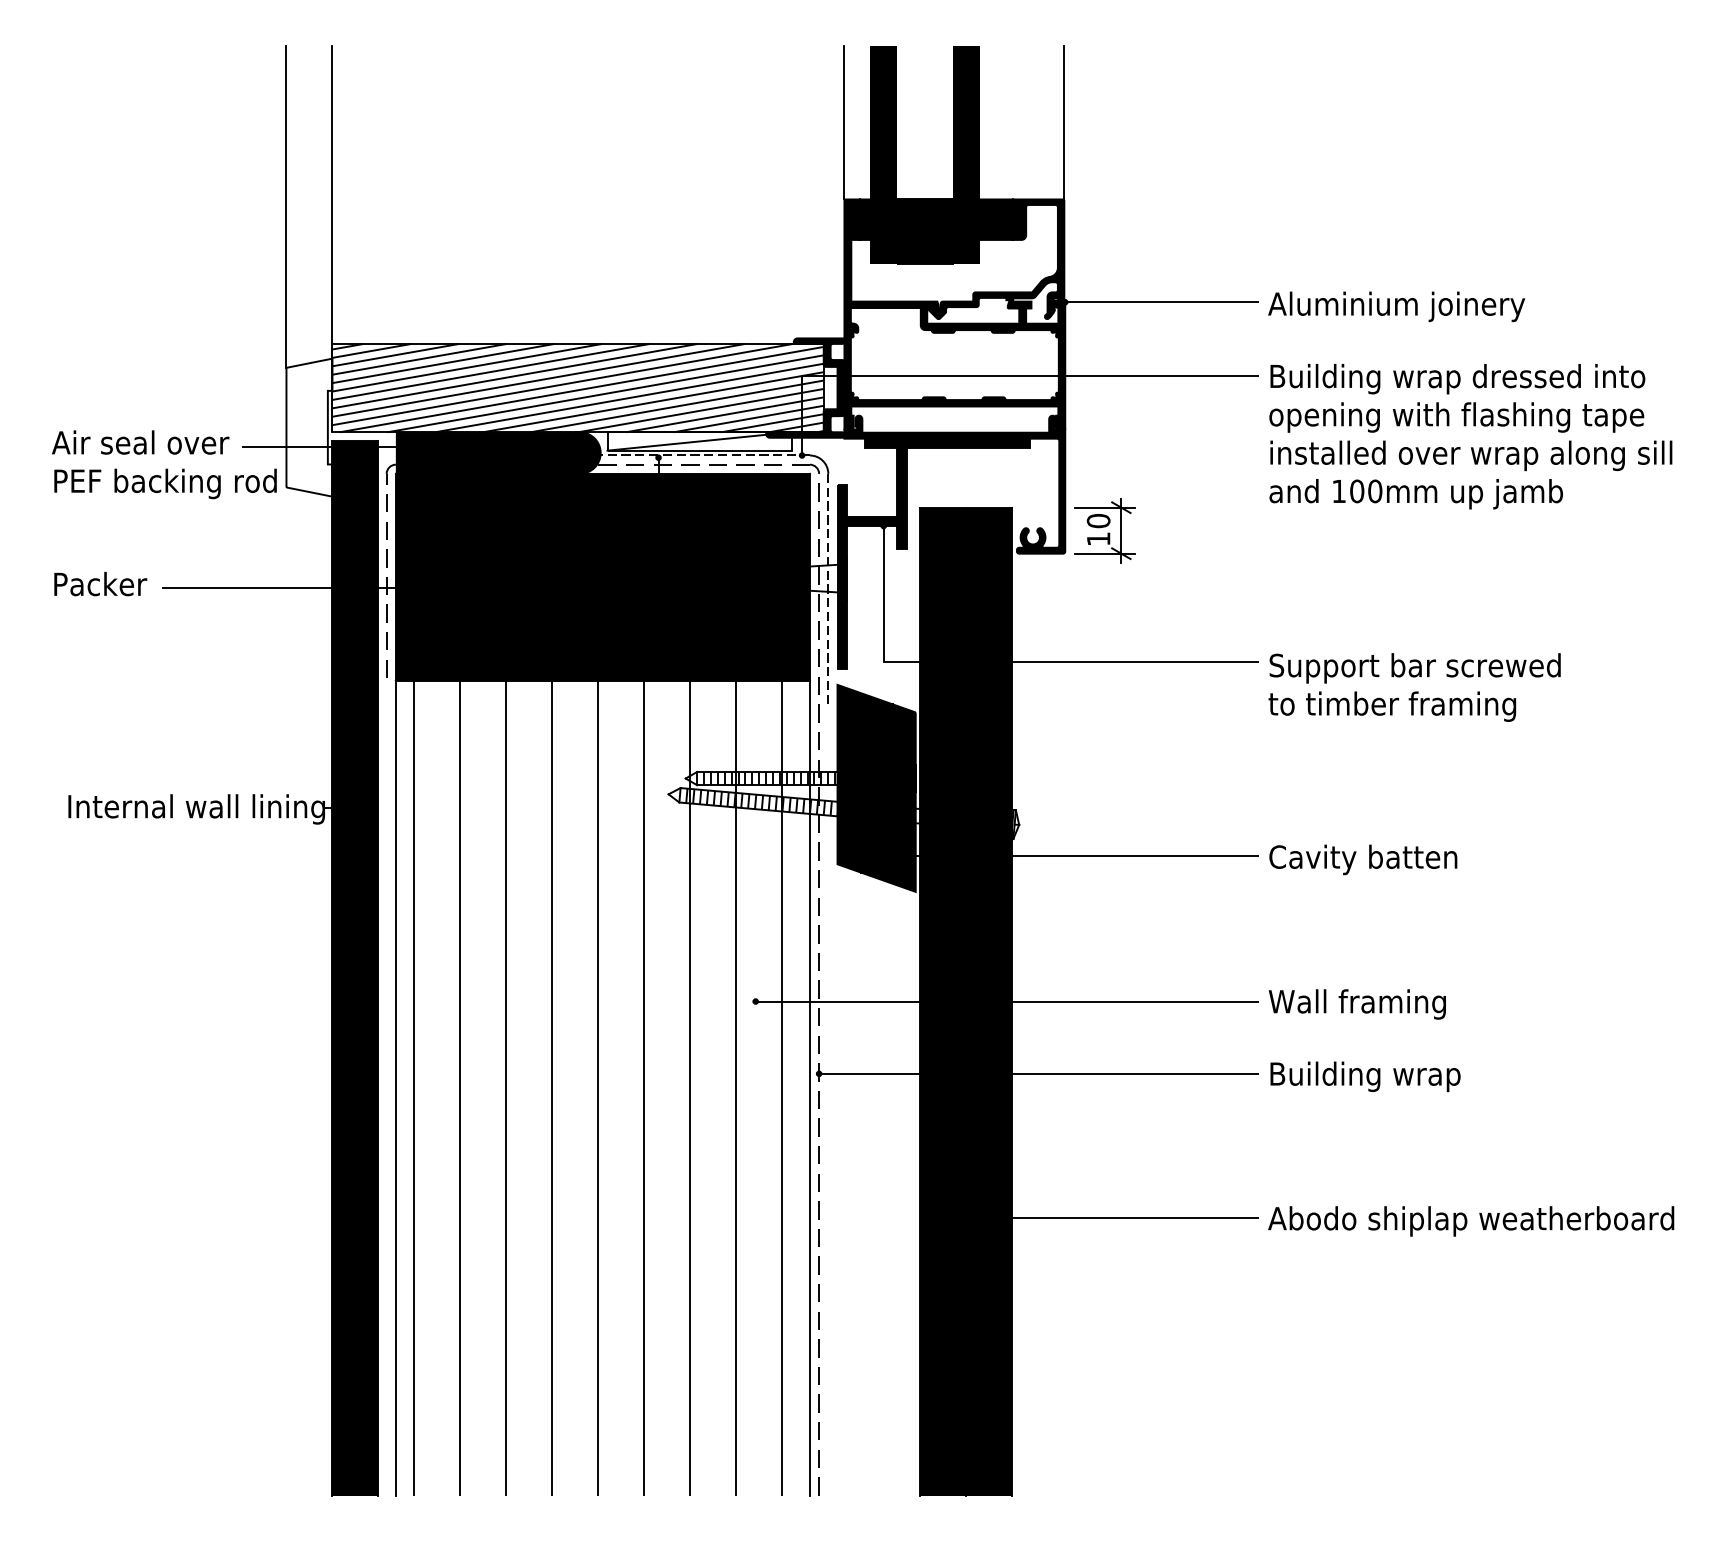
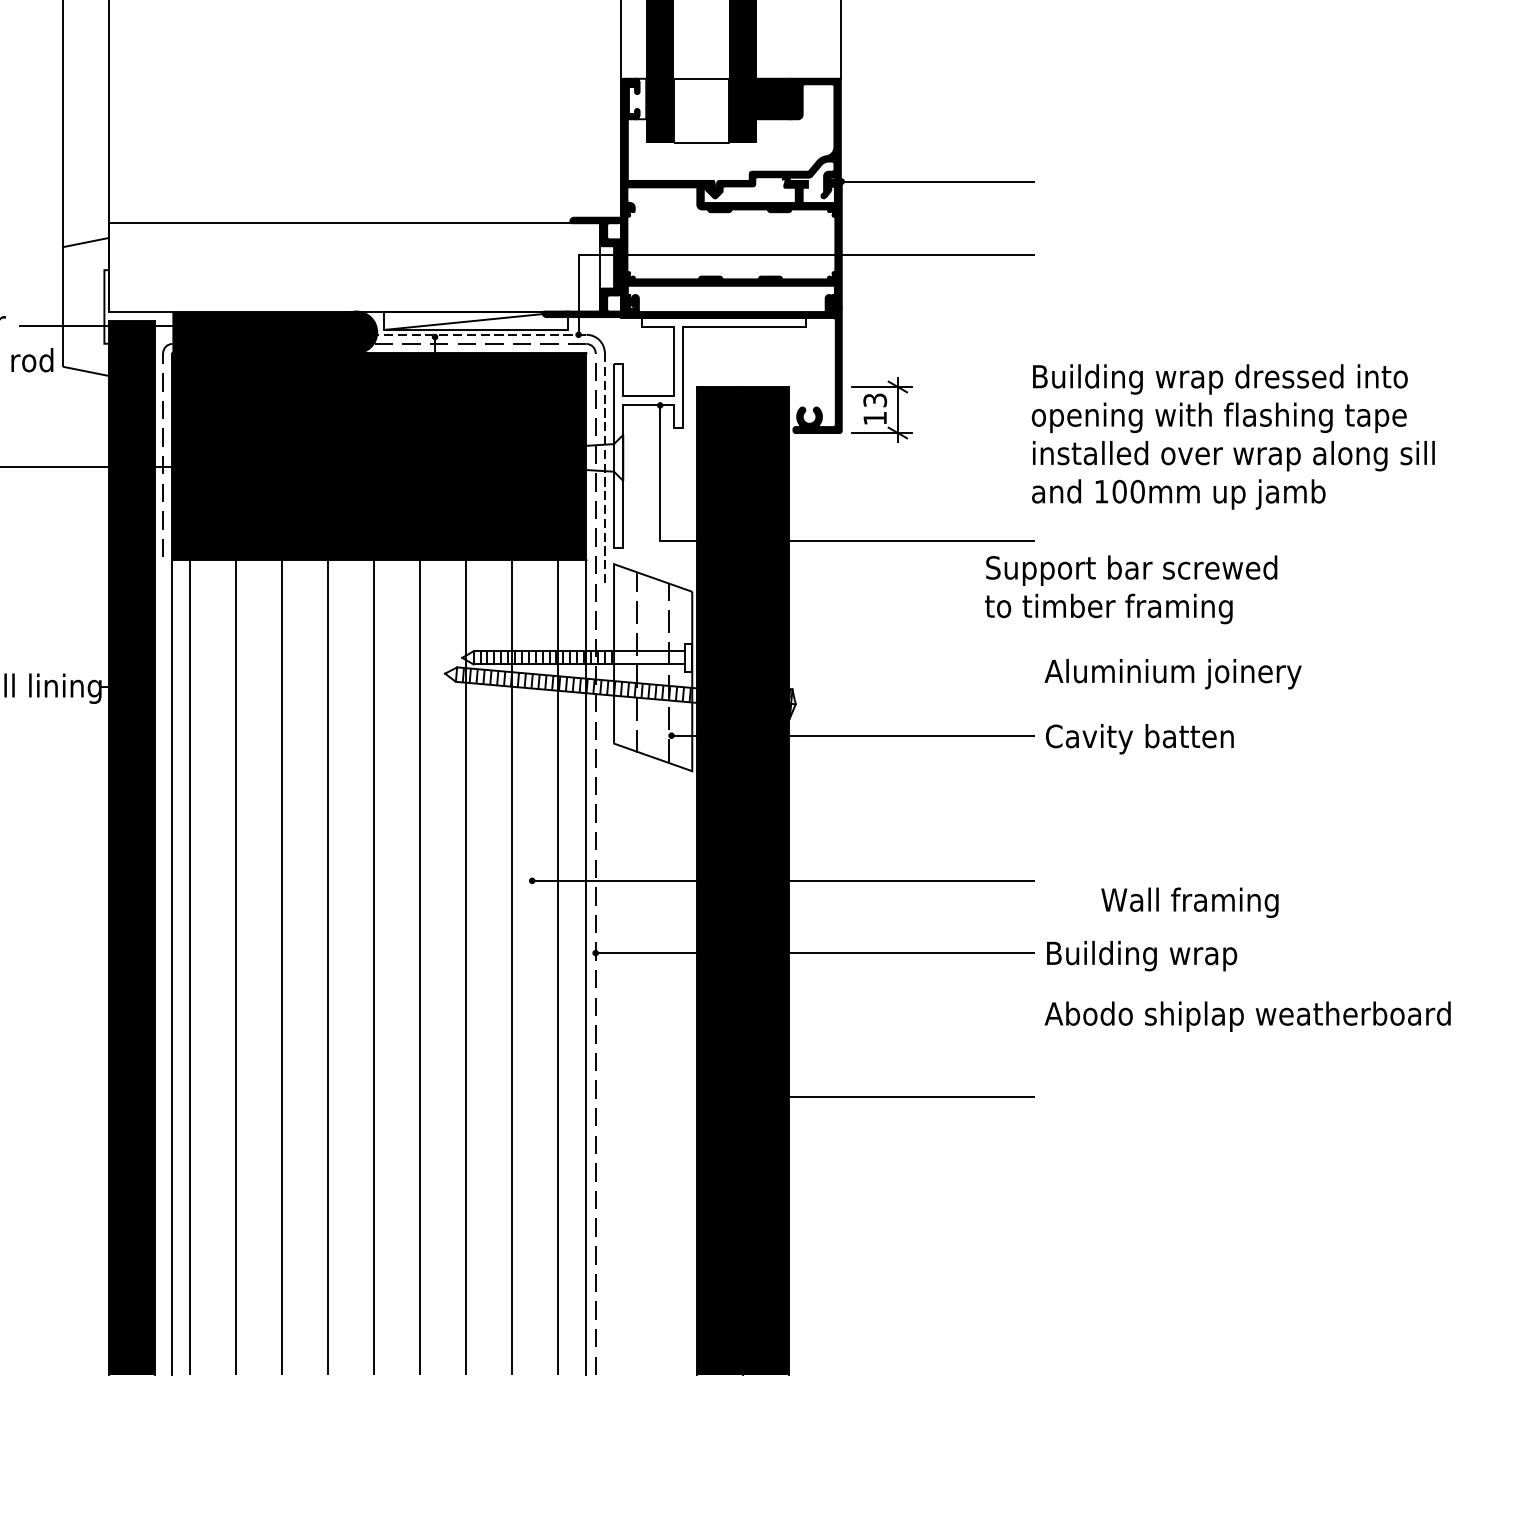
fill: (860, 219) -> (637, 98), removed
fill: (924, 231) -> (701, 110), removed
text: (1396, 306) -> (1173, 673), moved
hatch: (577, 387) -> (354, 266), removed
text: (1470, 436) -> (1233, 436), moved
text: (1098, 521) -> (875, 400), 10 -> 13
fill: (933, 553) -> (710, 432), removed
text: (1414, 687) -> (1131, 589), moved
fill: (876, 787) -> (653, 666), removed
text: (1356, 1004) -> (1189, 902), moved
text: (1471, 1221) -> (1248, 1016), moved

